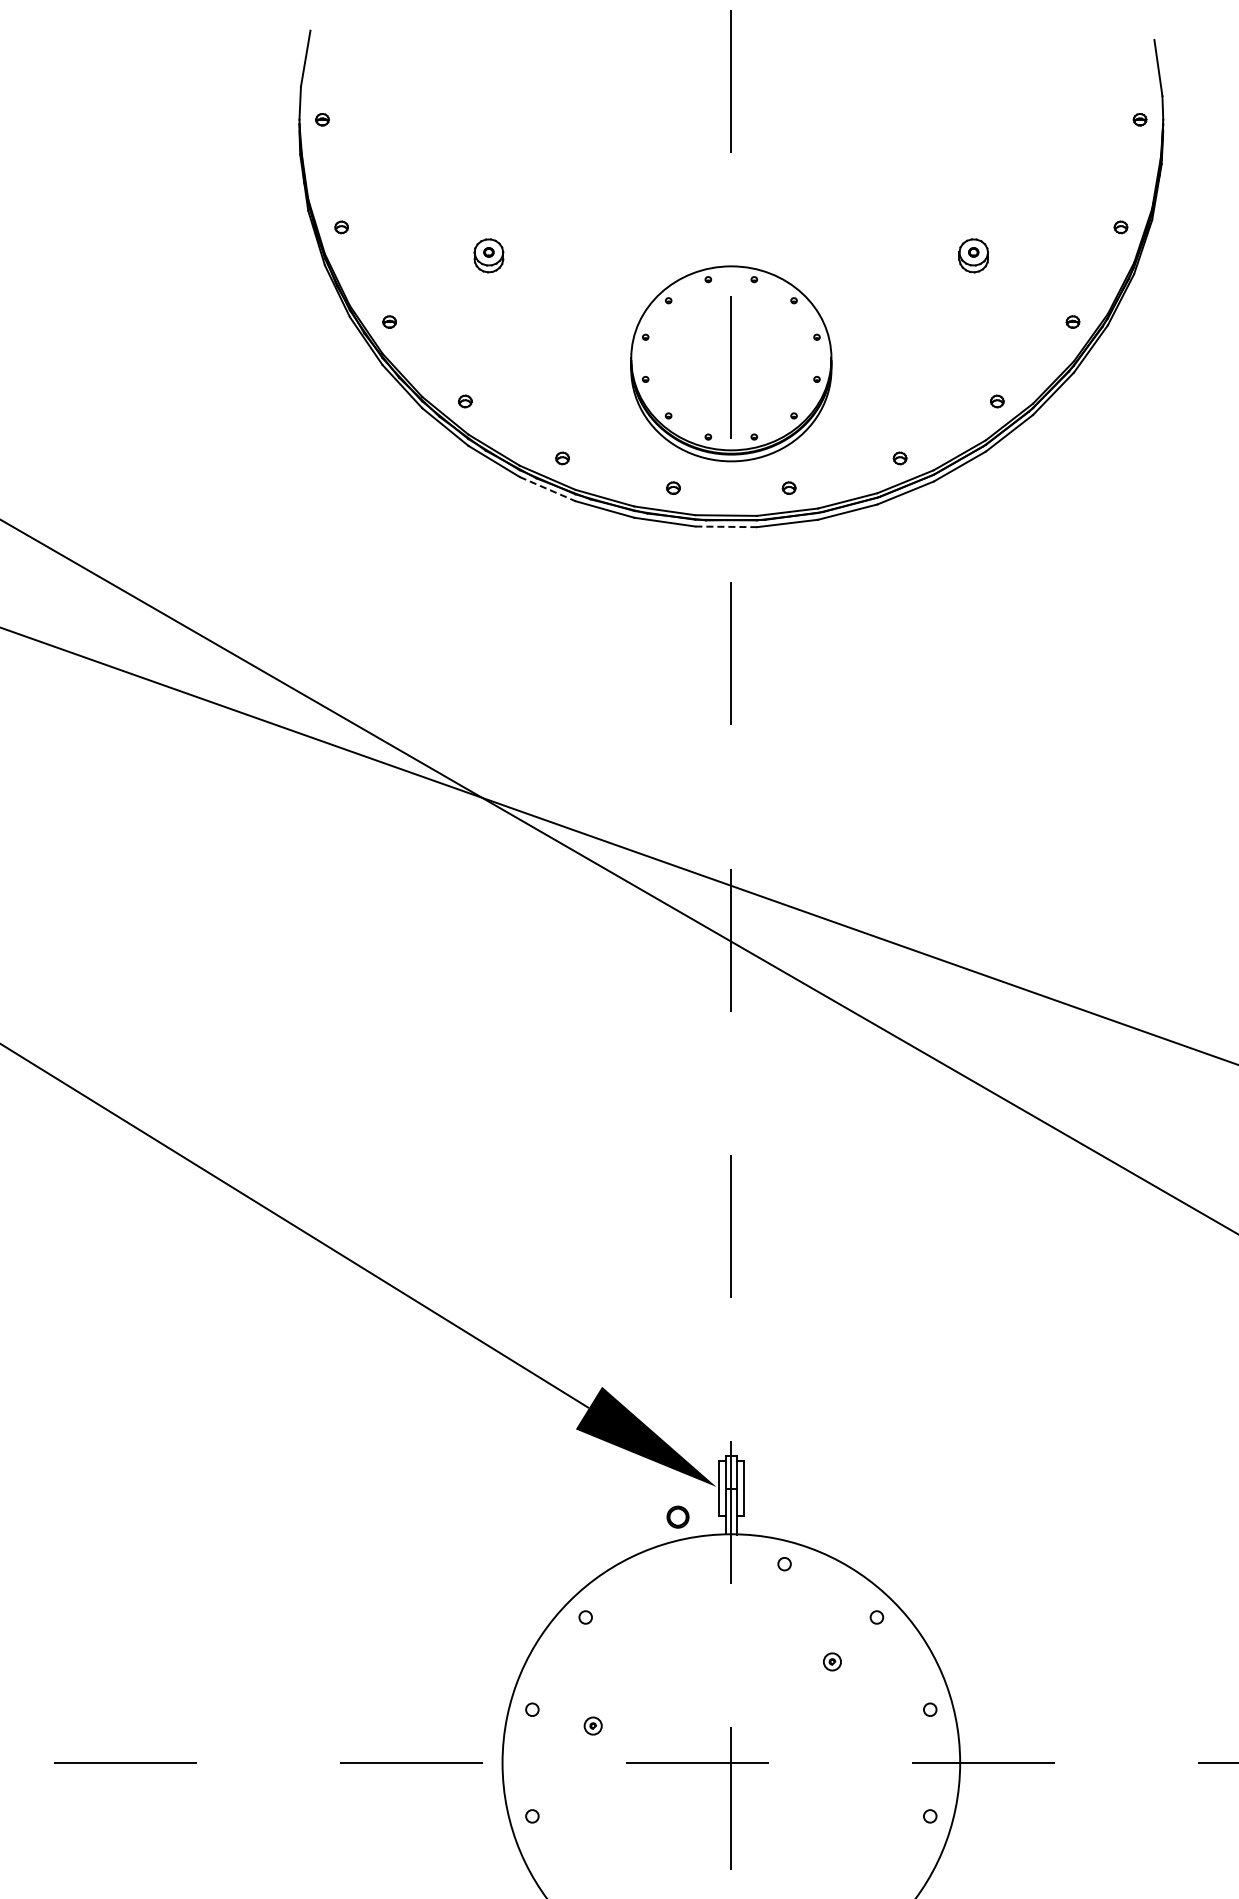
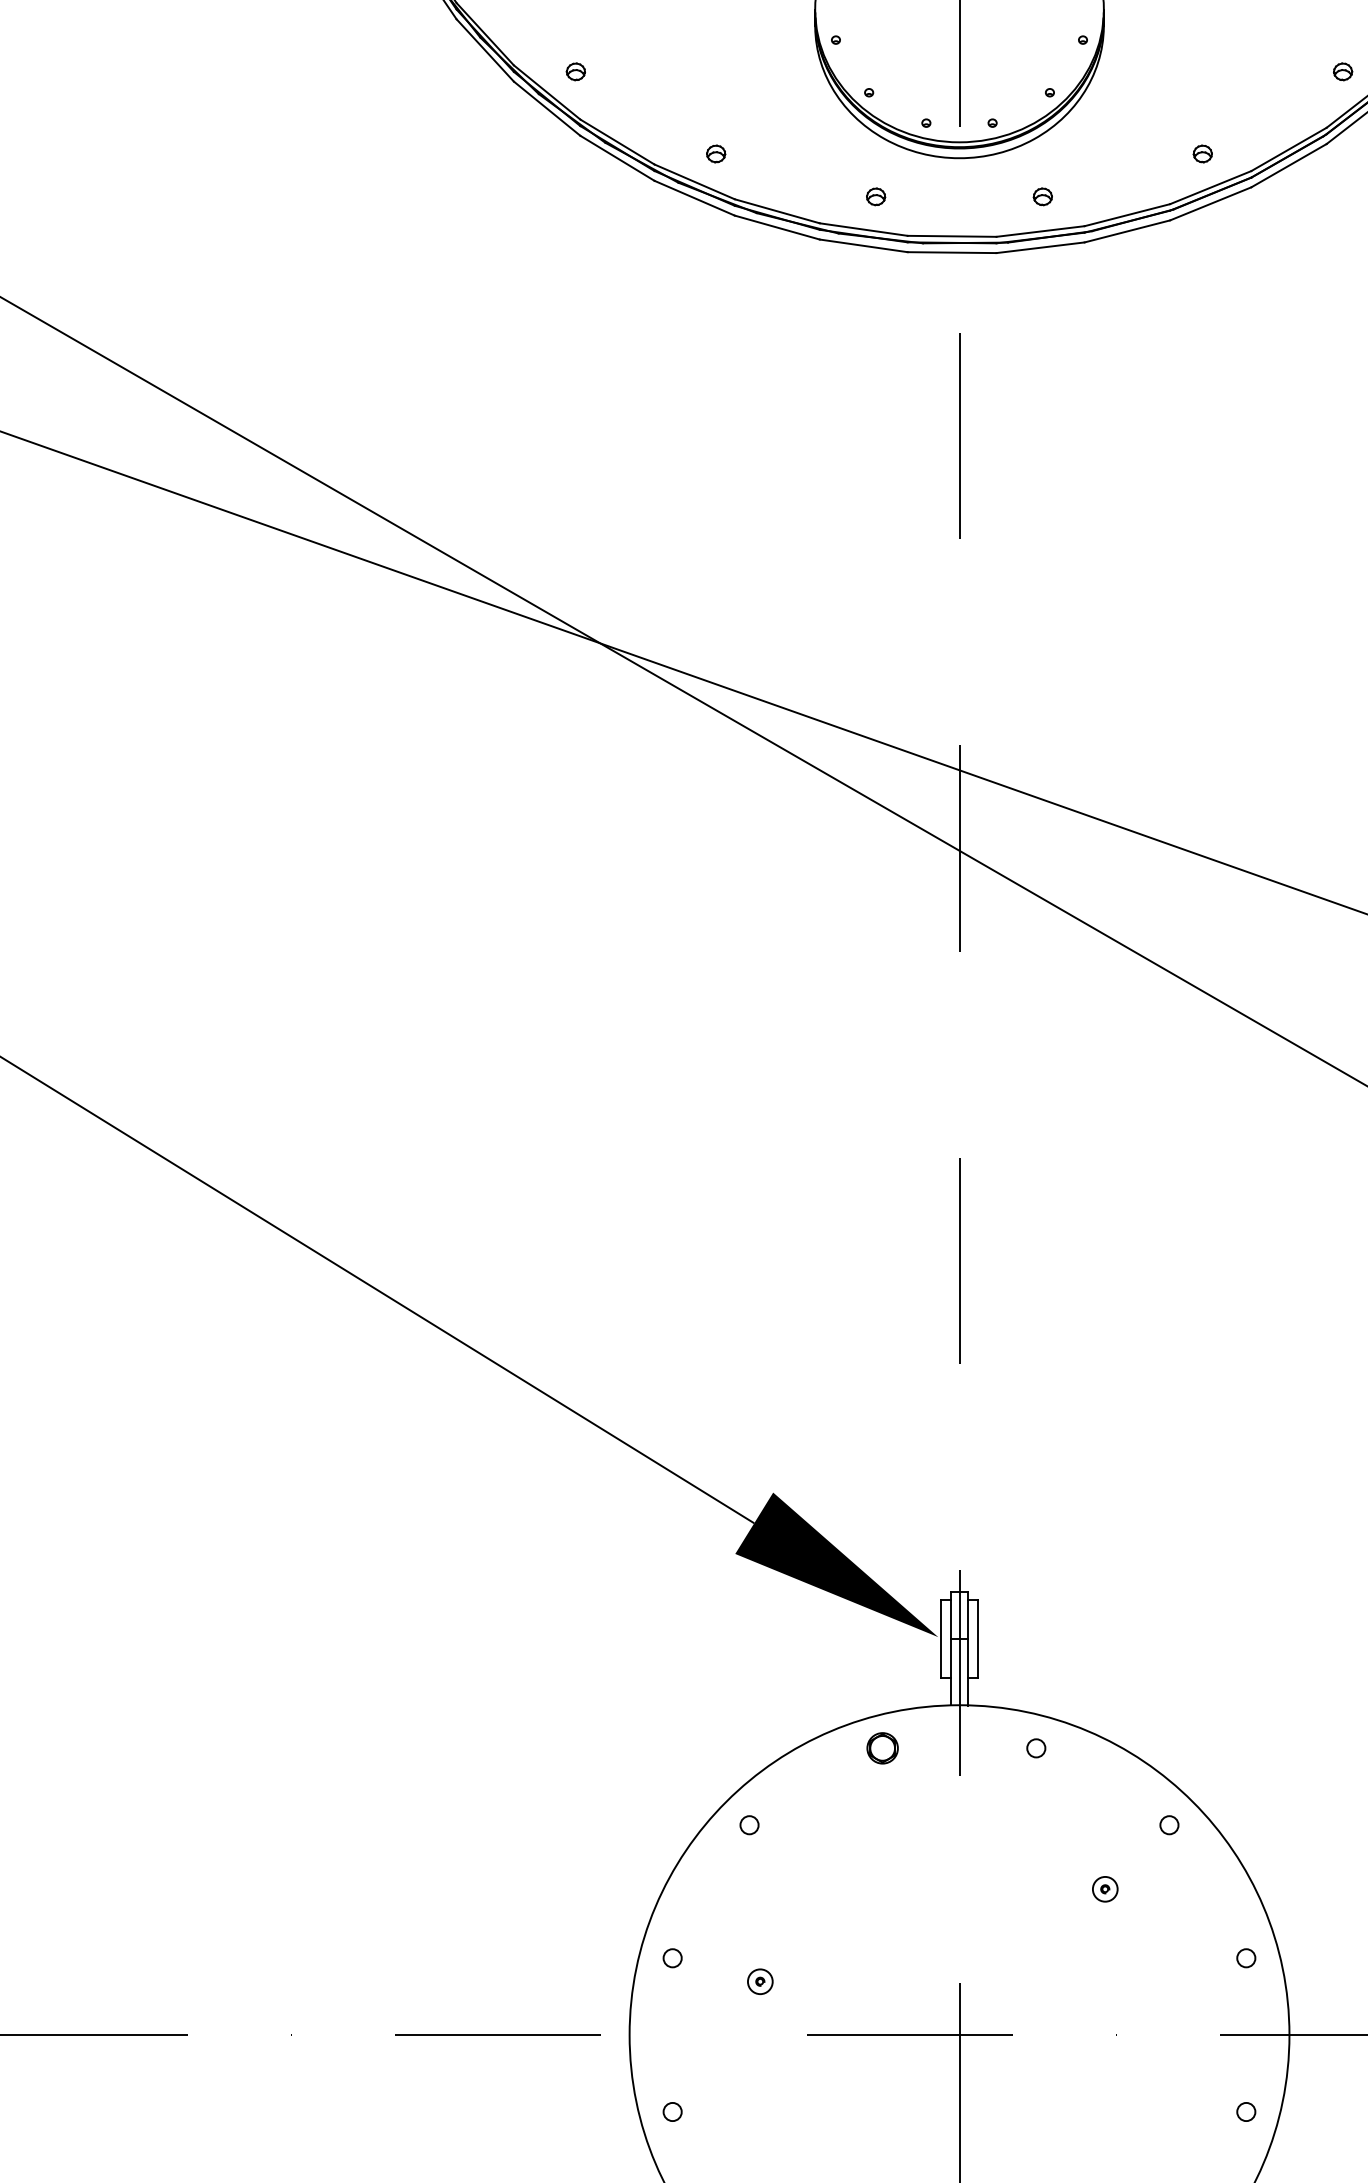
line: (548, 489) -> (695, 198), dashed -> solid
line: (726, 526) -> (952, 252), dashed -> solid
part: (677, 1516) -> (881, 1747), moved

